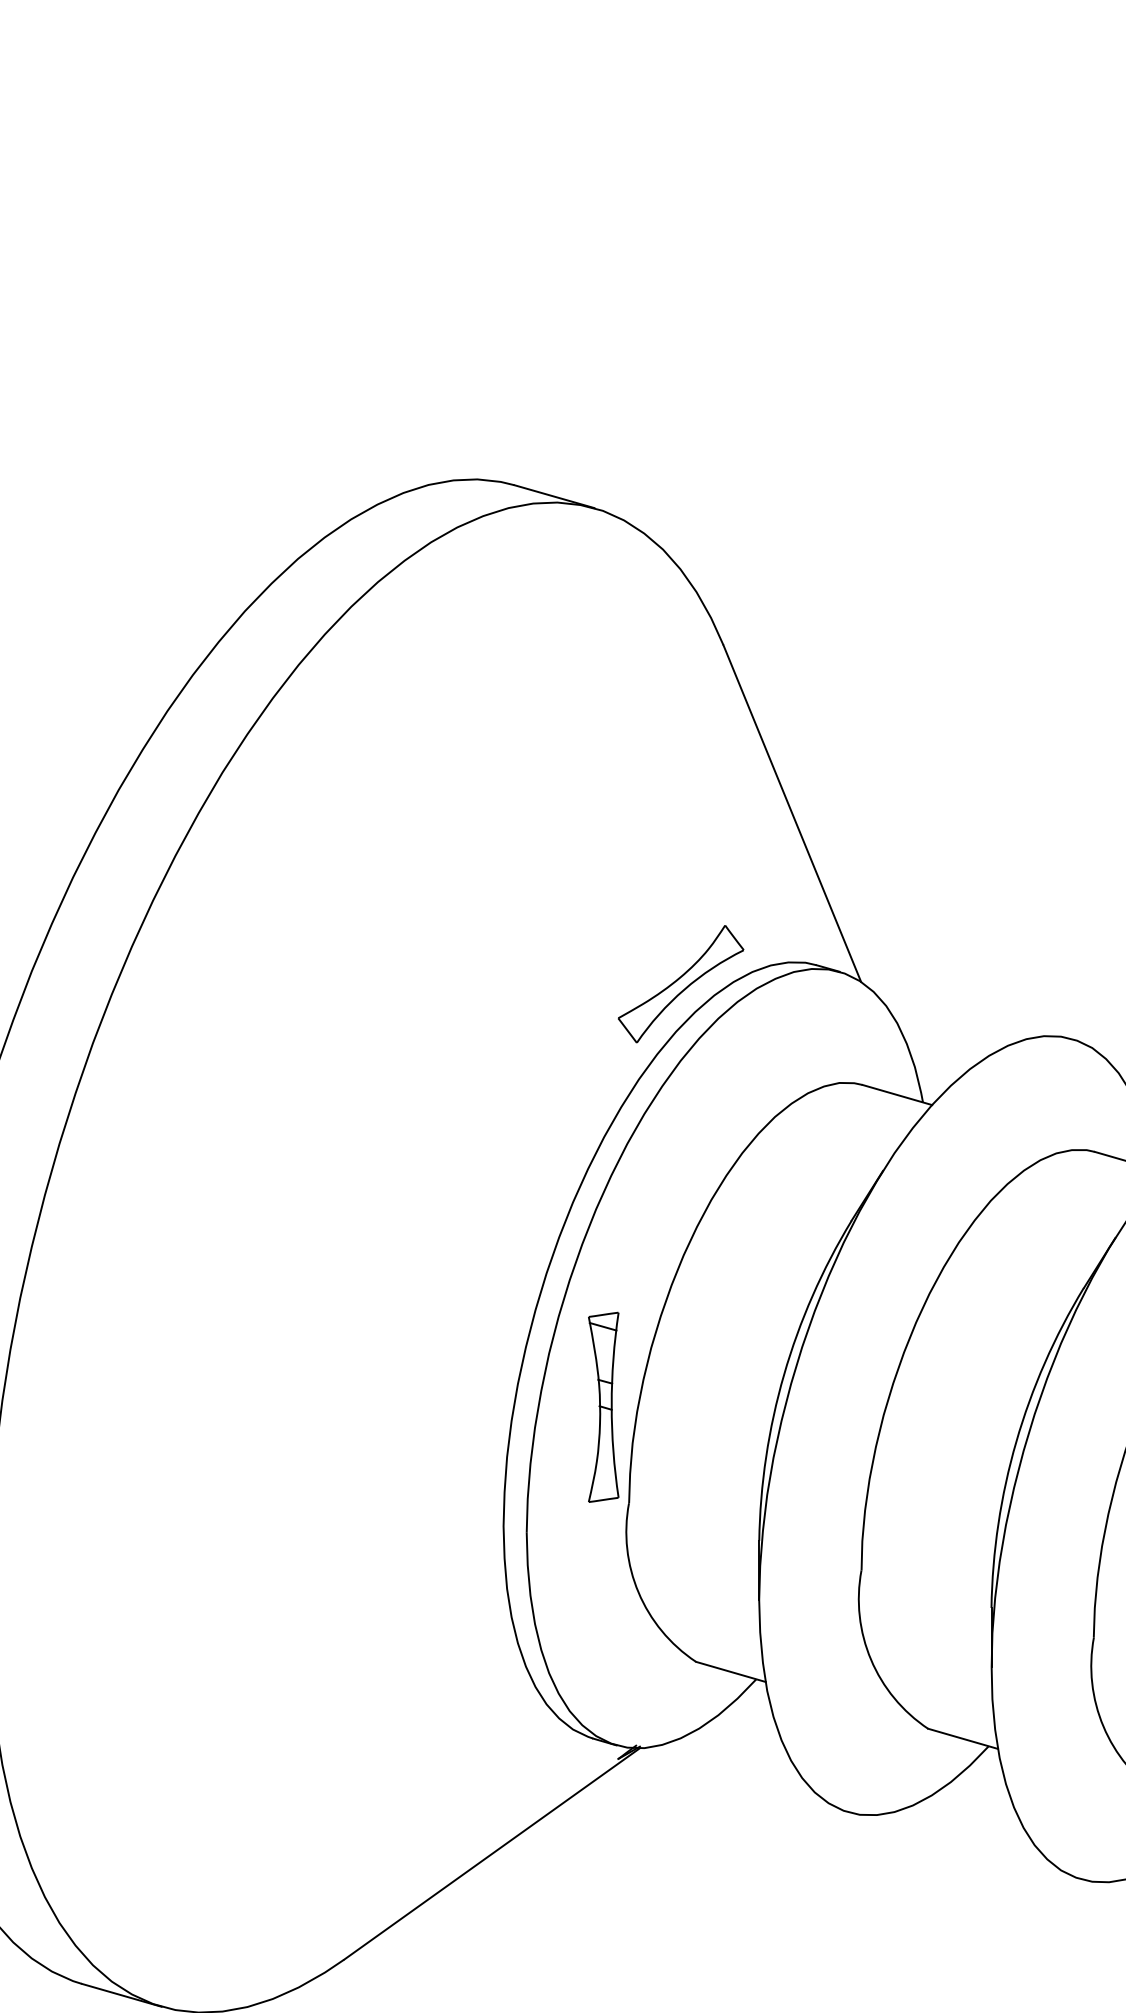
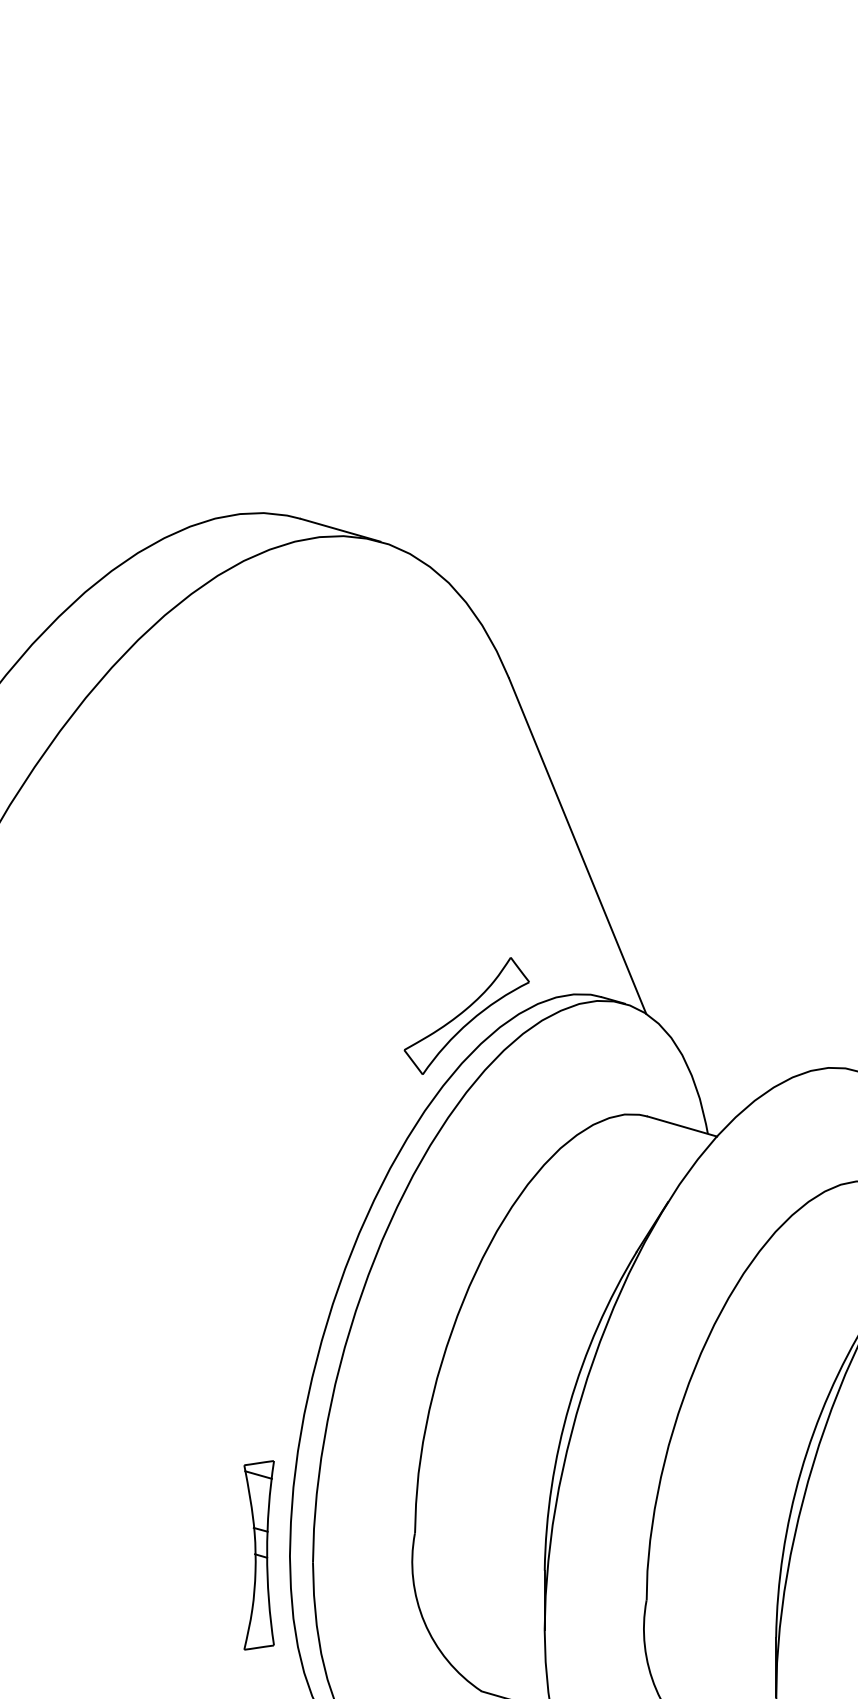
part: (603, 1406) -> (258, 1554), moved

